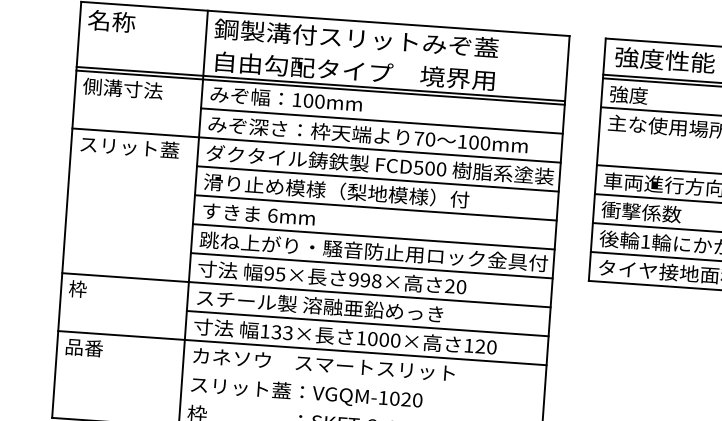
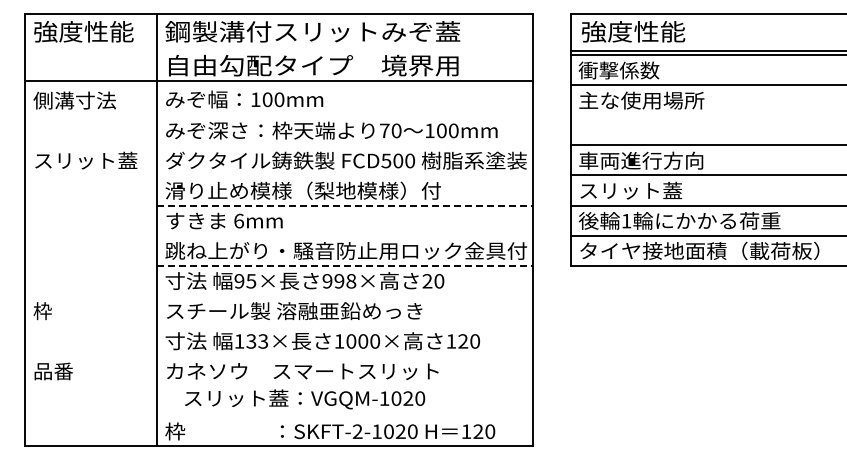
text: (135, 22) -> (83, 31), 名称 -> 強度性能
line: (320, 87) -> (279, 85), removed
text: (648, 96) -> (618, 70), 強度 -> 衝撃係数
line: (382, 121) -> (345, 115), removed
line: (316, 145) -> (279, 145), removed
line: (378, 179) -> (345, 175), removed
line: (376, 207) -> (345, 205), solid -> dashed
text: (651, 212) -> (630, 190), 衝撃係数 -> スリット蓋
line: (374, 236) -> (345, 235), removed
line: (372, 265) -> (345, 265), solid -> dashed
line: (306, 290) -> (279, 295), removed
line: (368, 323) -> (345, 325), removed
line: (302, 347) -> (279, 355), removed
text: (307, 393) -> (305, 399), moved

